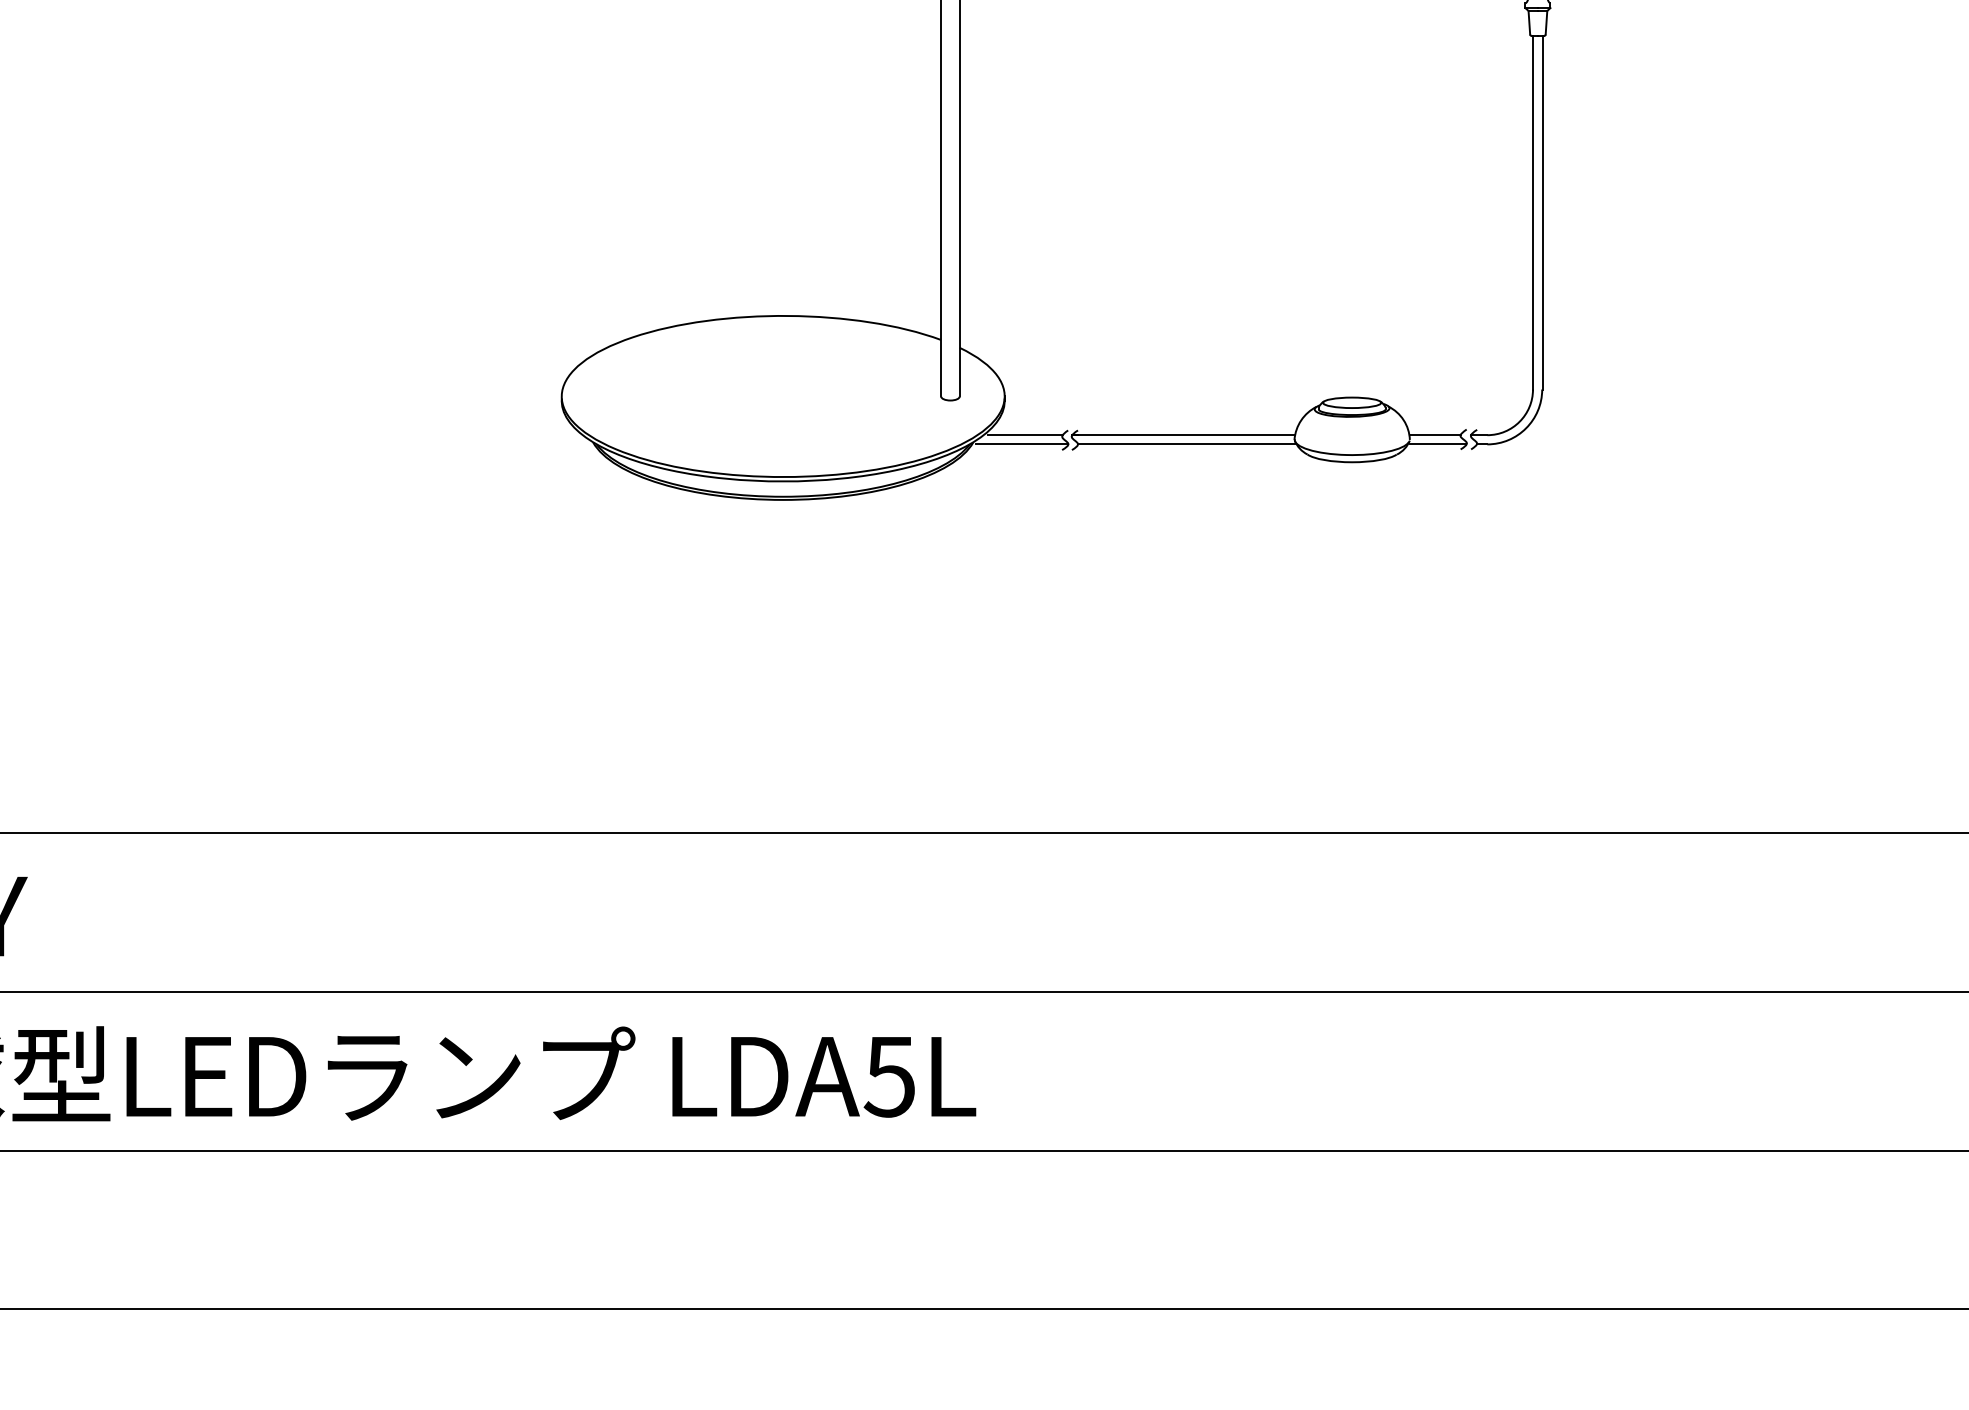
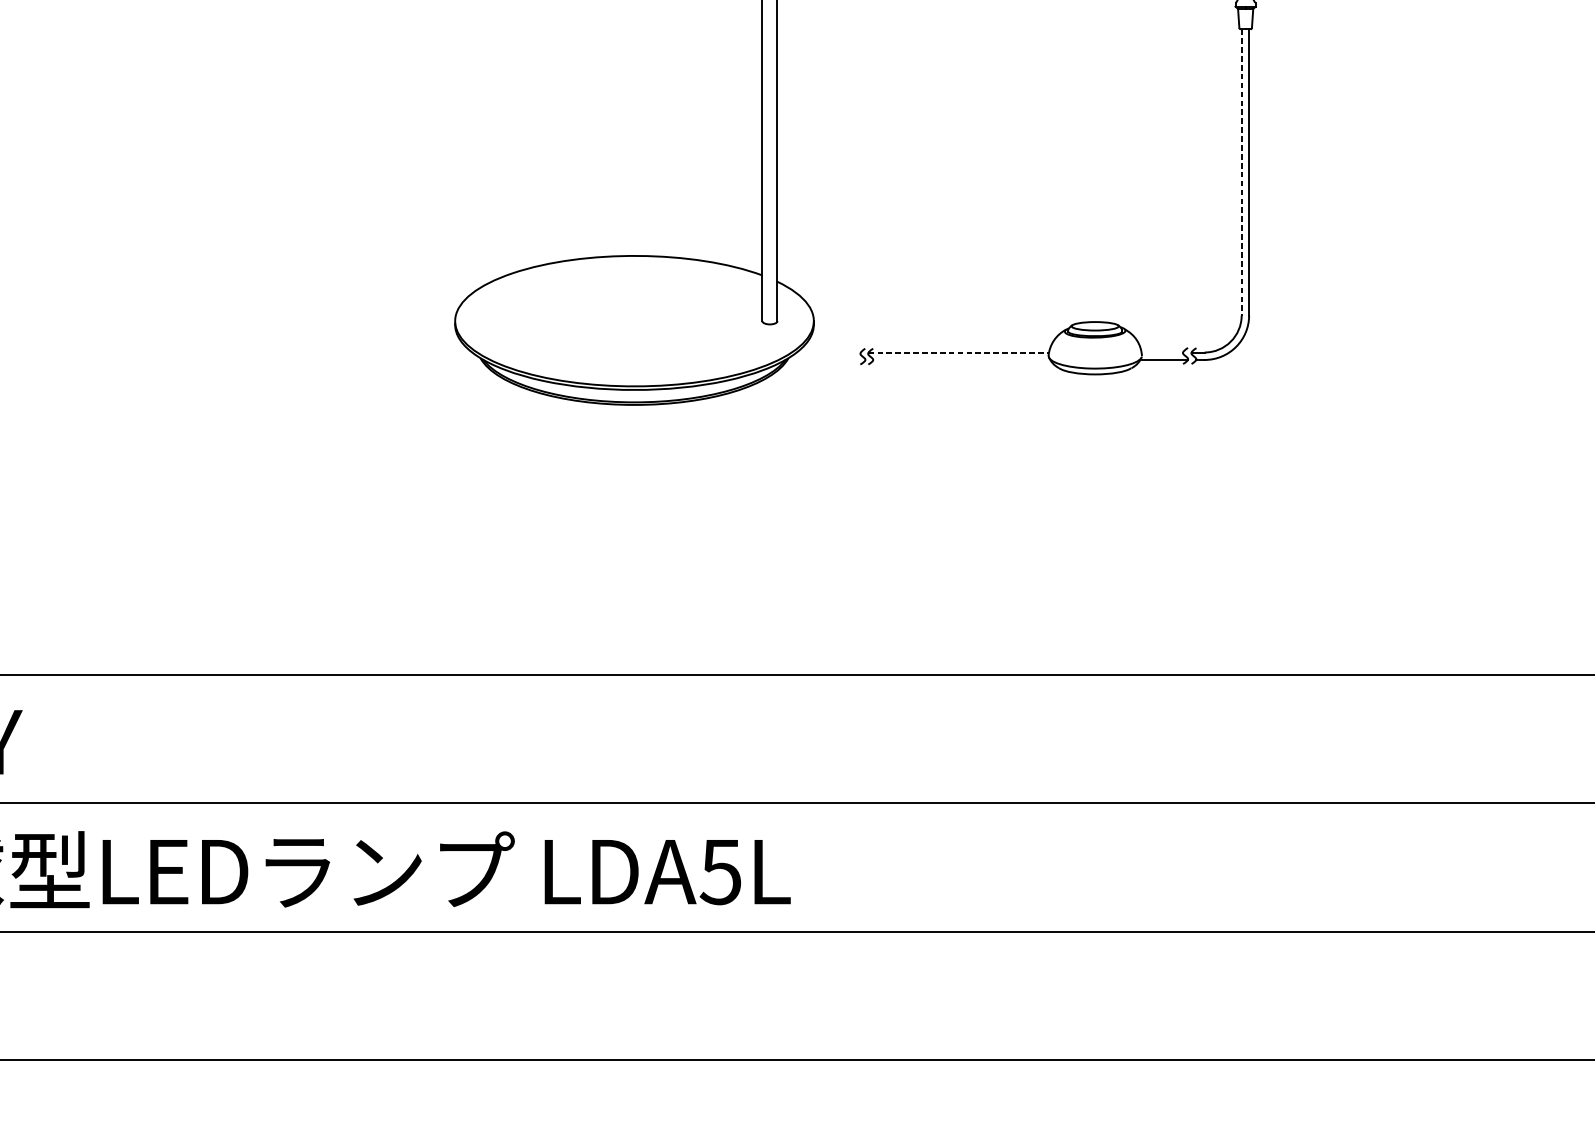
line: (1533, 212) -> (1242, 172), solid -> dashed
line: (1024, 435) -> (829, 352), removed
line: (1184, 435) -> (959, 352), solid -> dashed
line: (1434, 435) -> (1161, 352), removed
line: (1021, 444) -> (827, 360), removed
line: (1186, 444) -> (961, 360), removed

